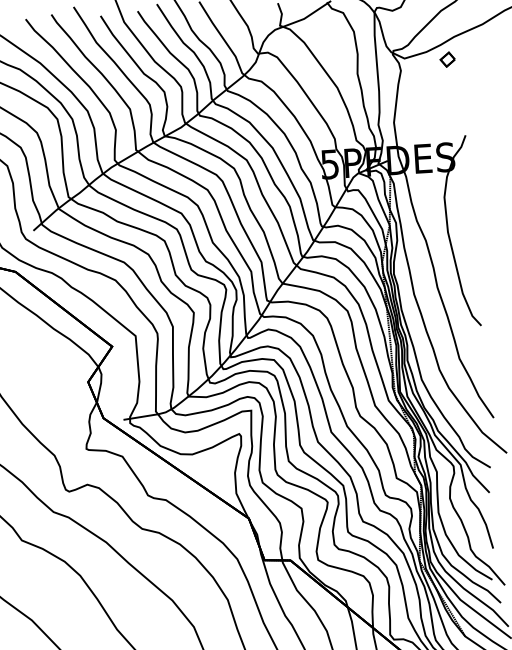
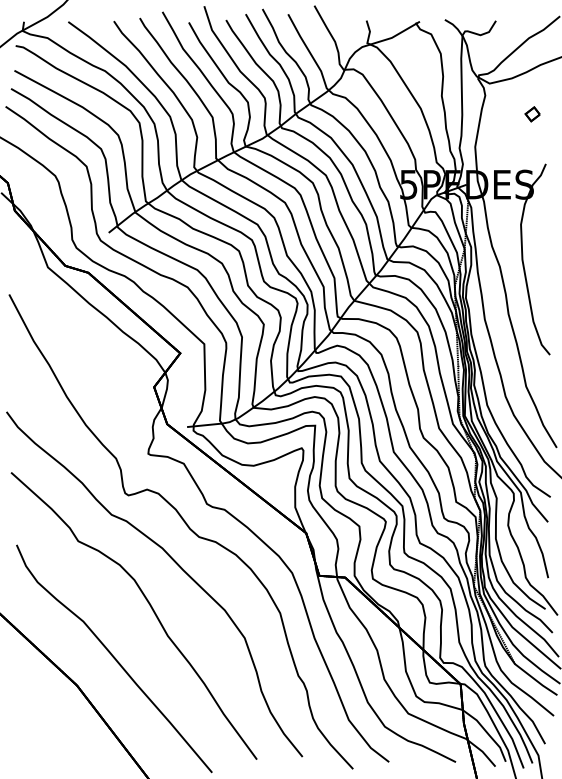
part: (447, 59) -> (532, 114), moved

